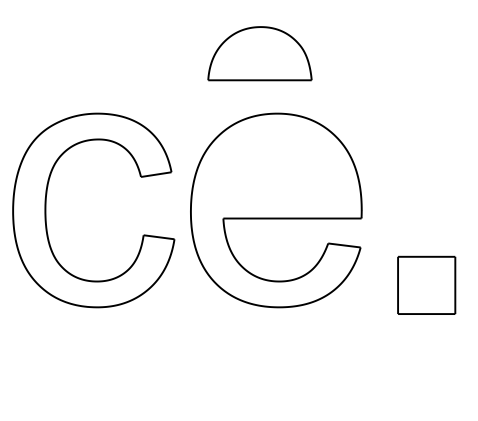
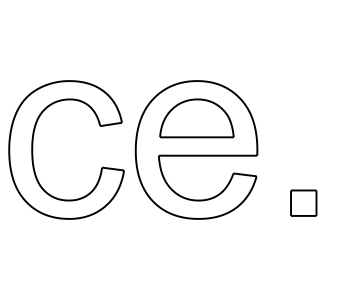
part: (259, 53) -> (196, 118), moved
part: (426, 284) -> (303, 202), size x0.62

